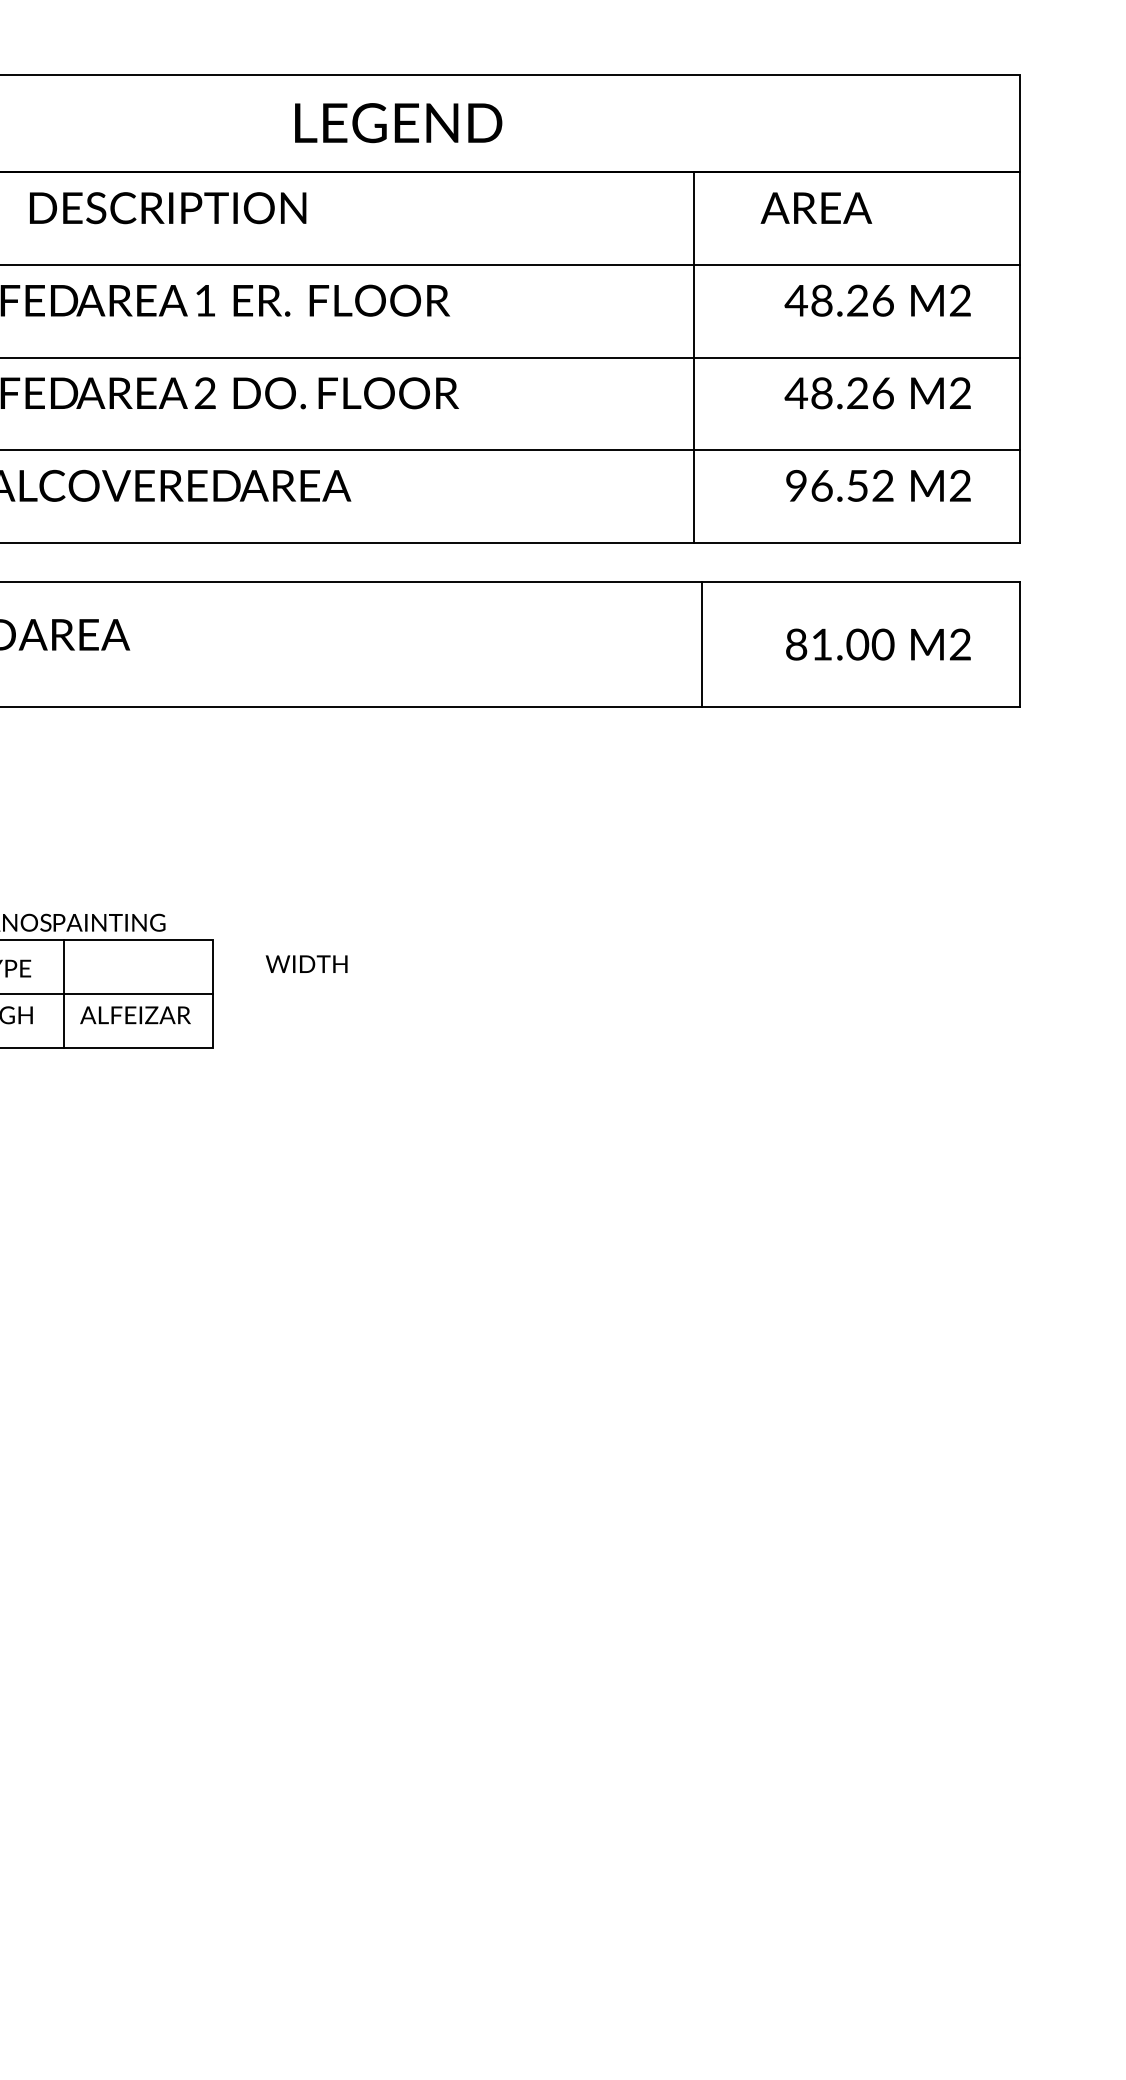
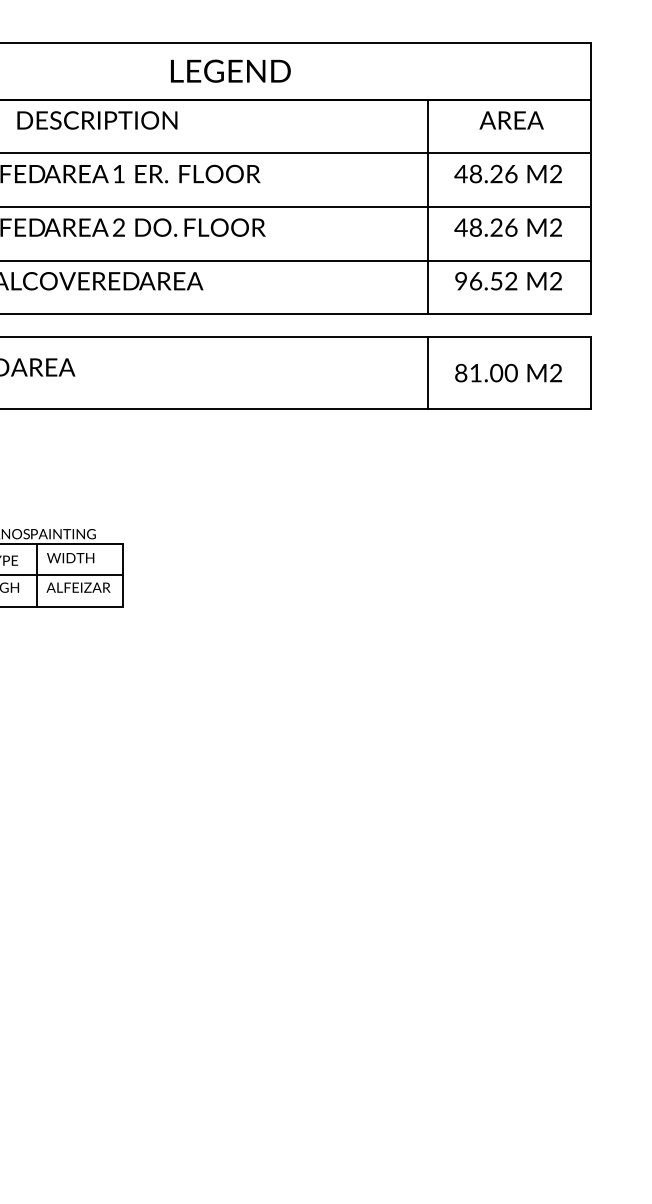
text: (816, 208) -> (511, 120), moved
line: (693, 356) -> (427, 206), moved
line: (702, 643) -> (427, 372), moved
text: (306, 964) -> (70, 558), moved

